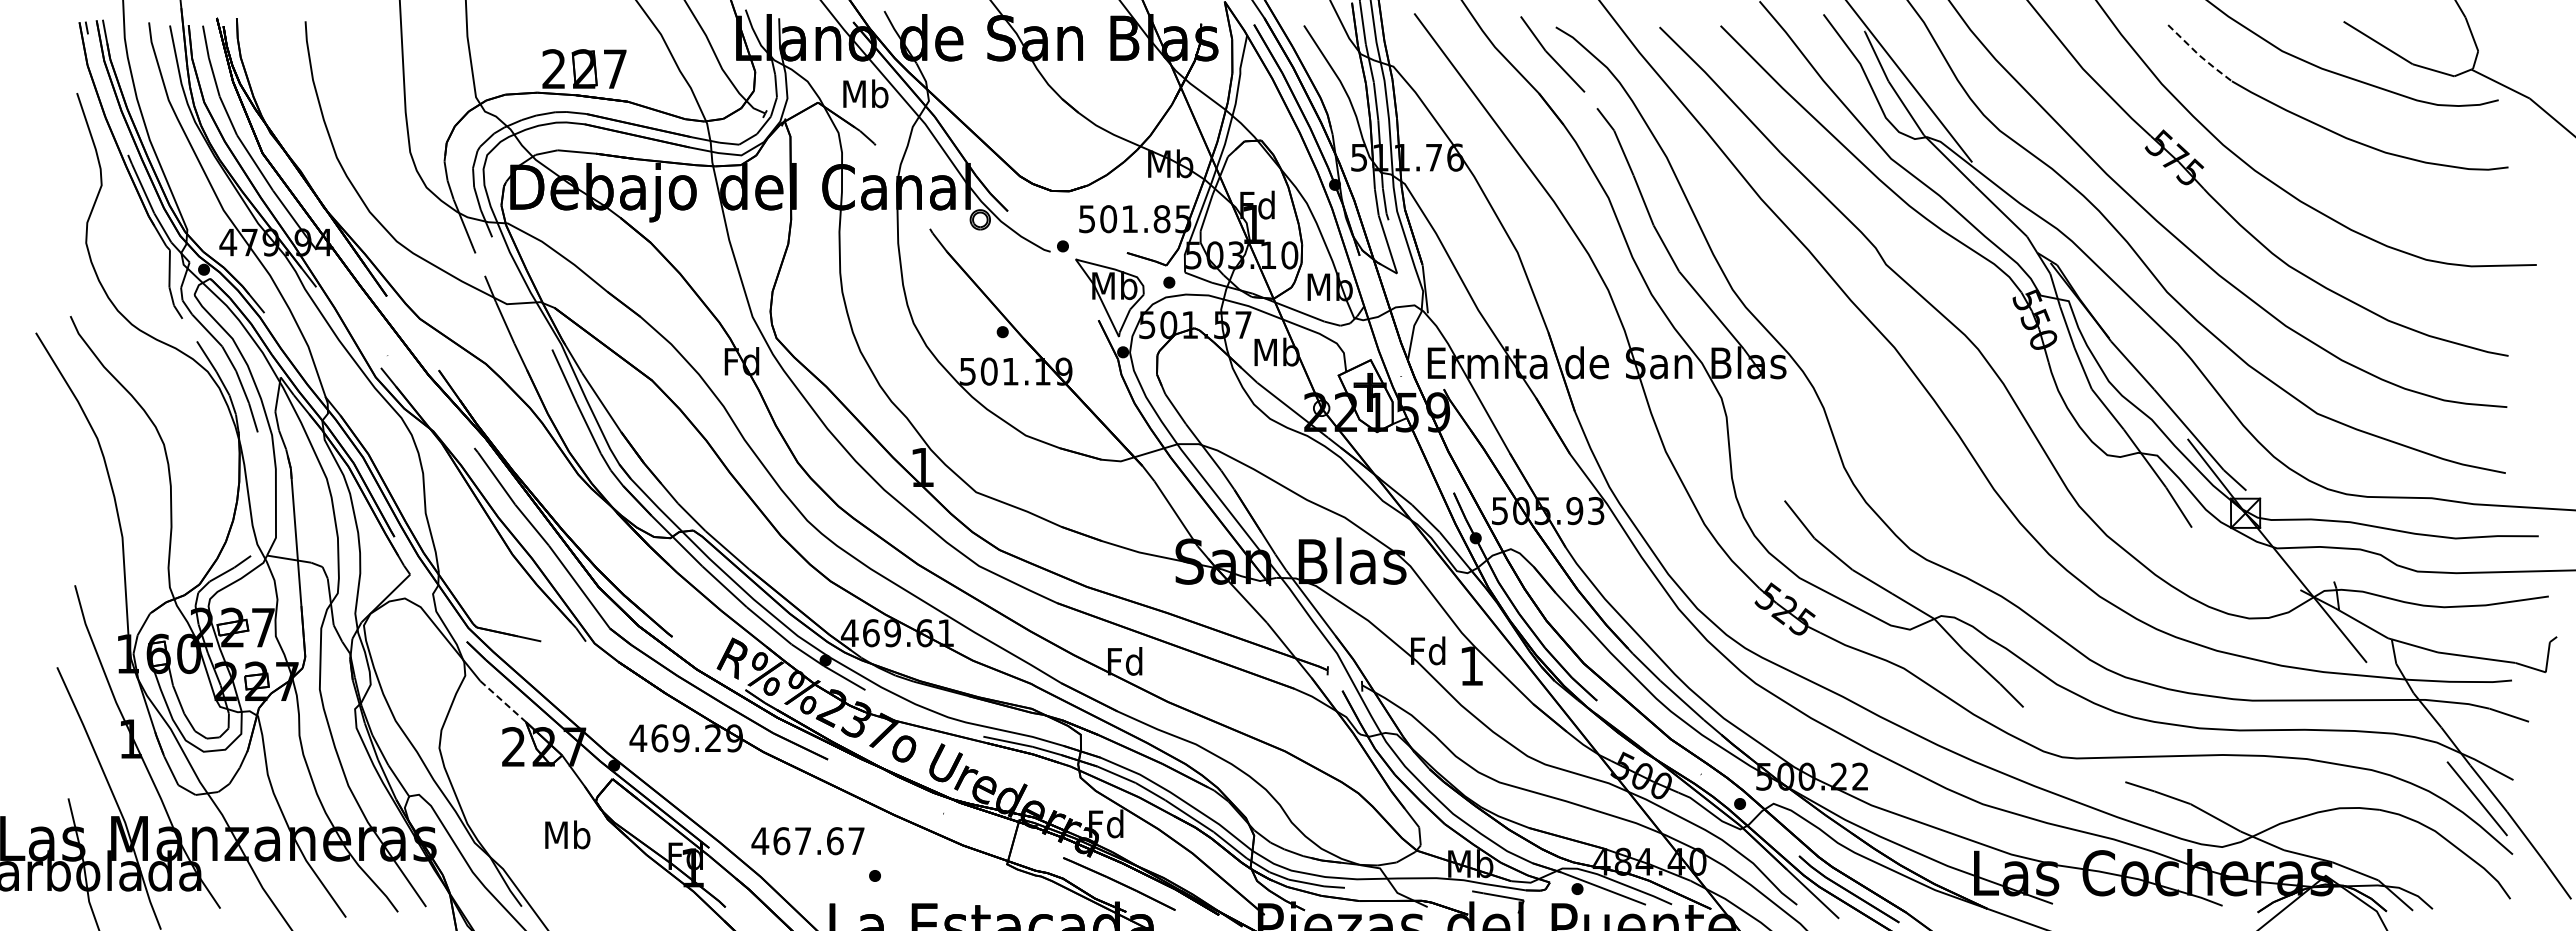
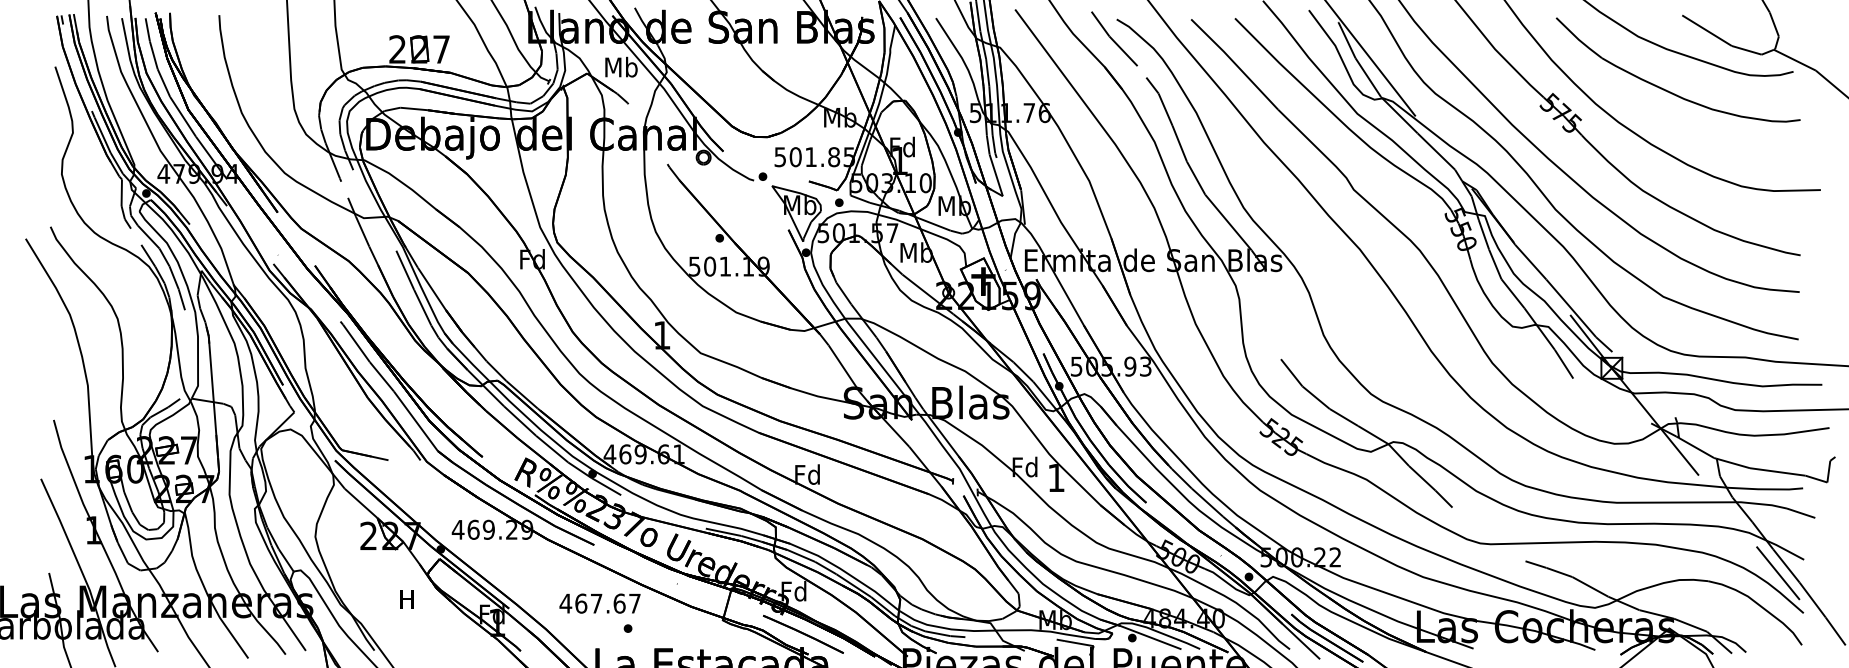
line: (2199, 55) -> (1578, 39), dashed -> solid
line: (503, 701) -> (361, 503), dashed -> solid
text: (567, 834) -> (407, 598), Mb -> H
text: (807, 841) -> (599, 603), moved

